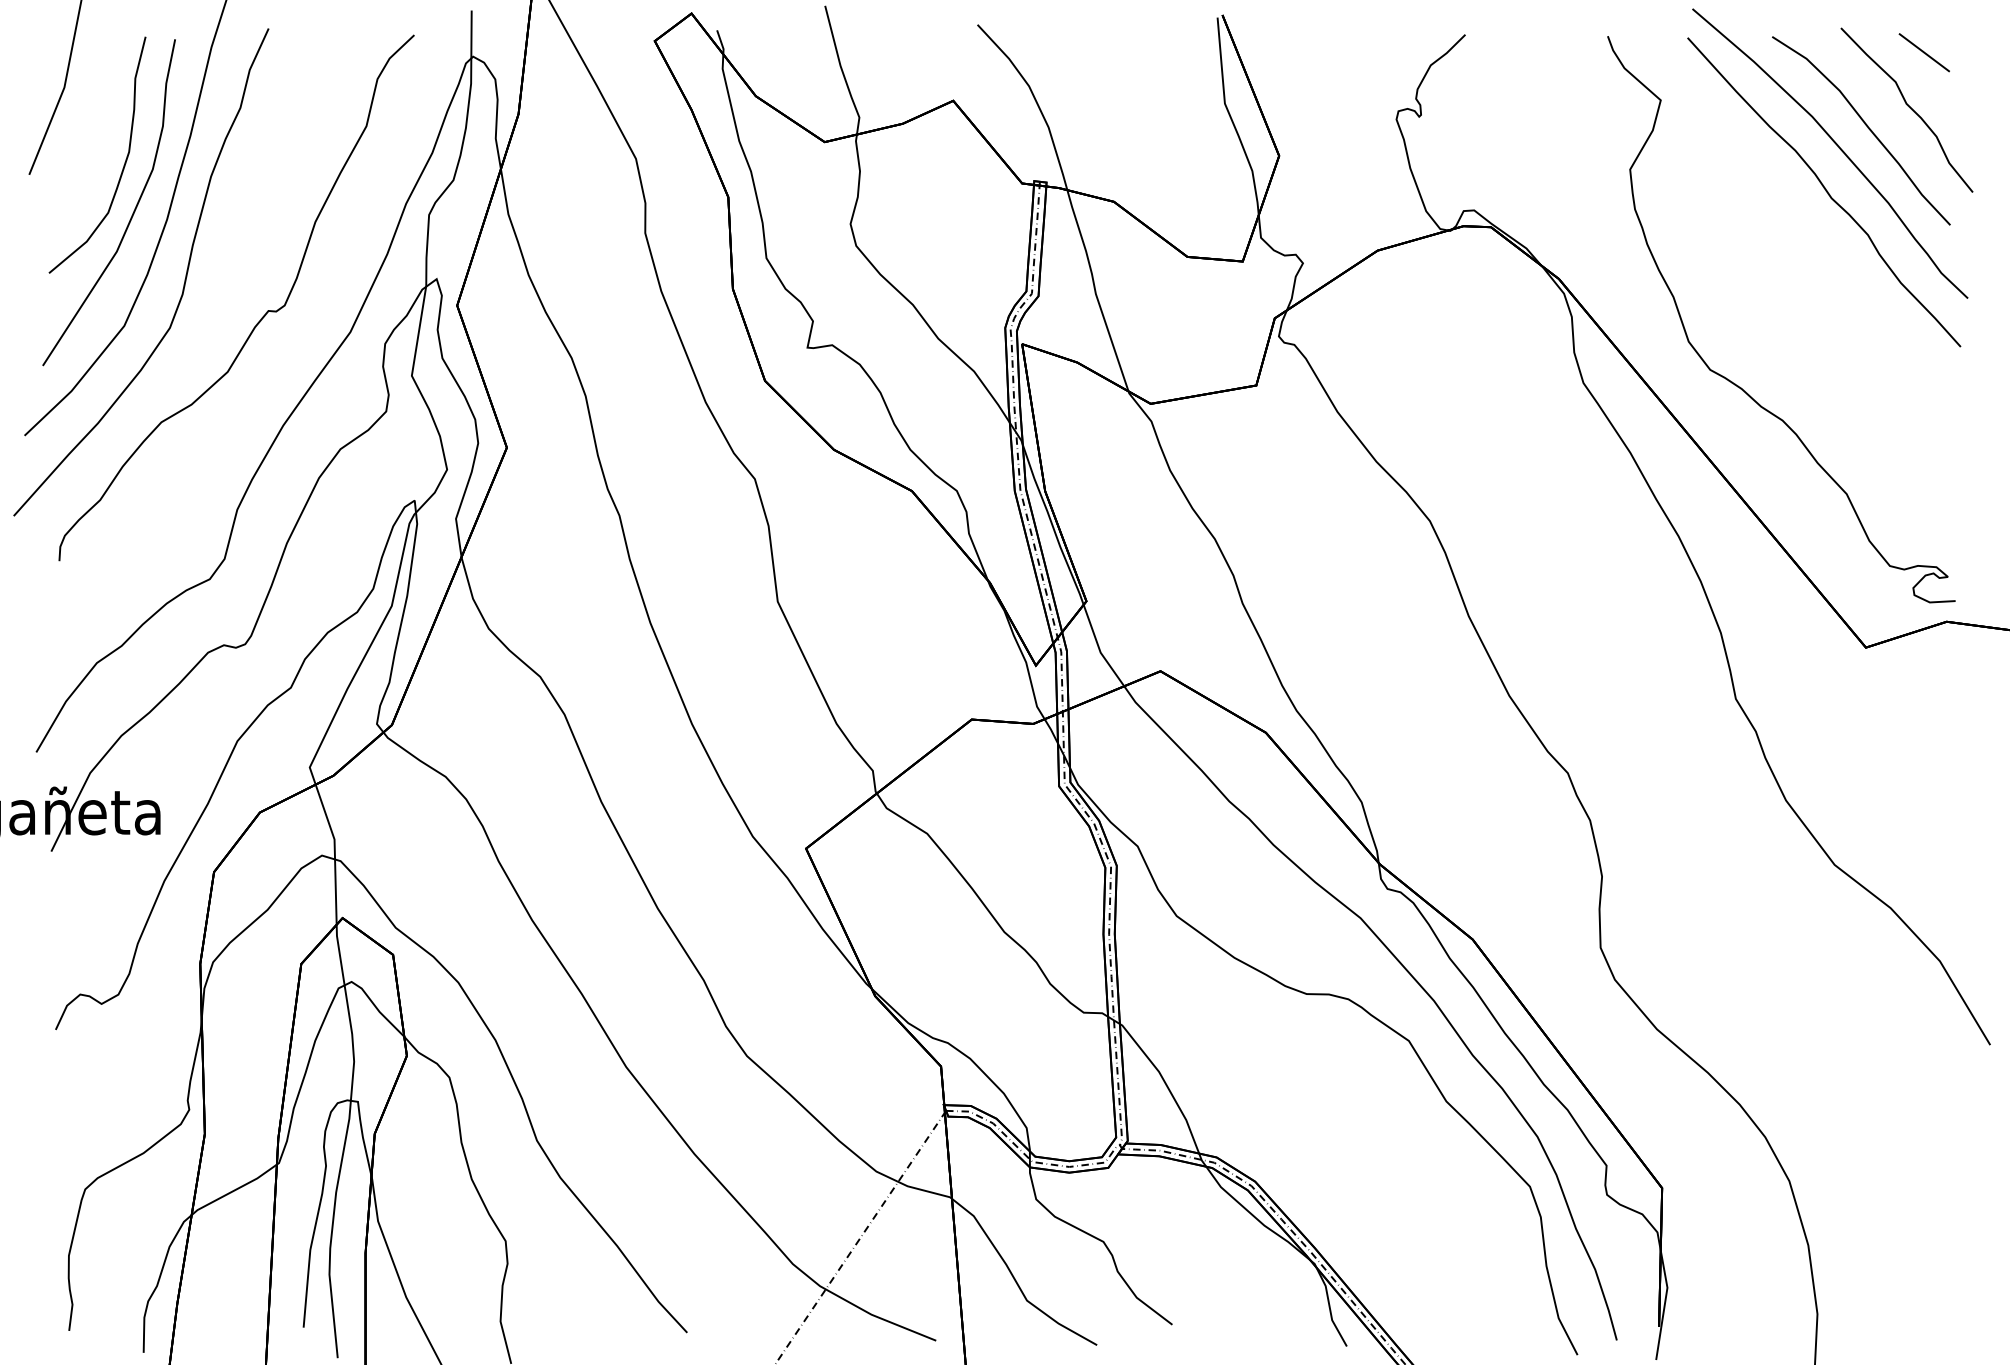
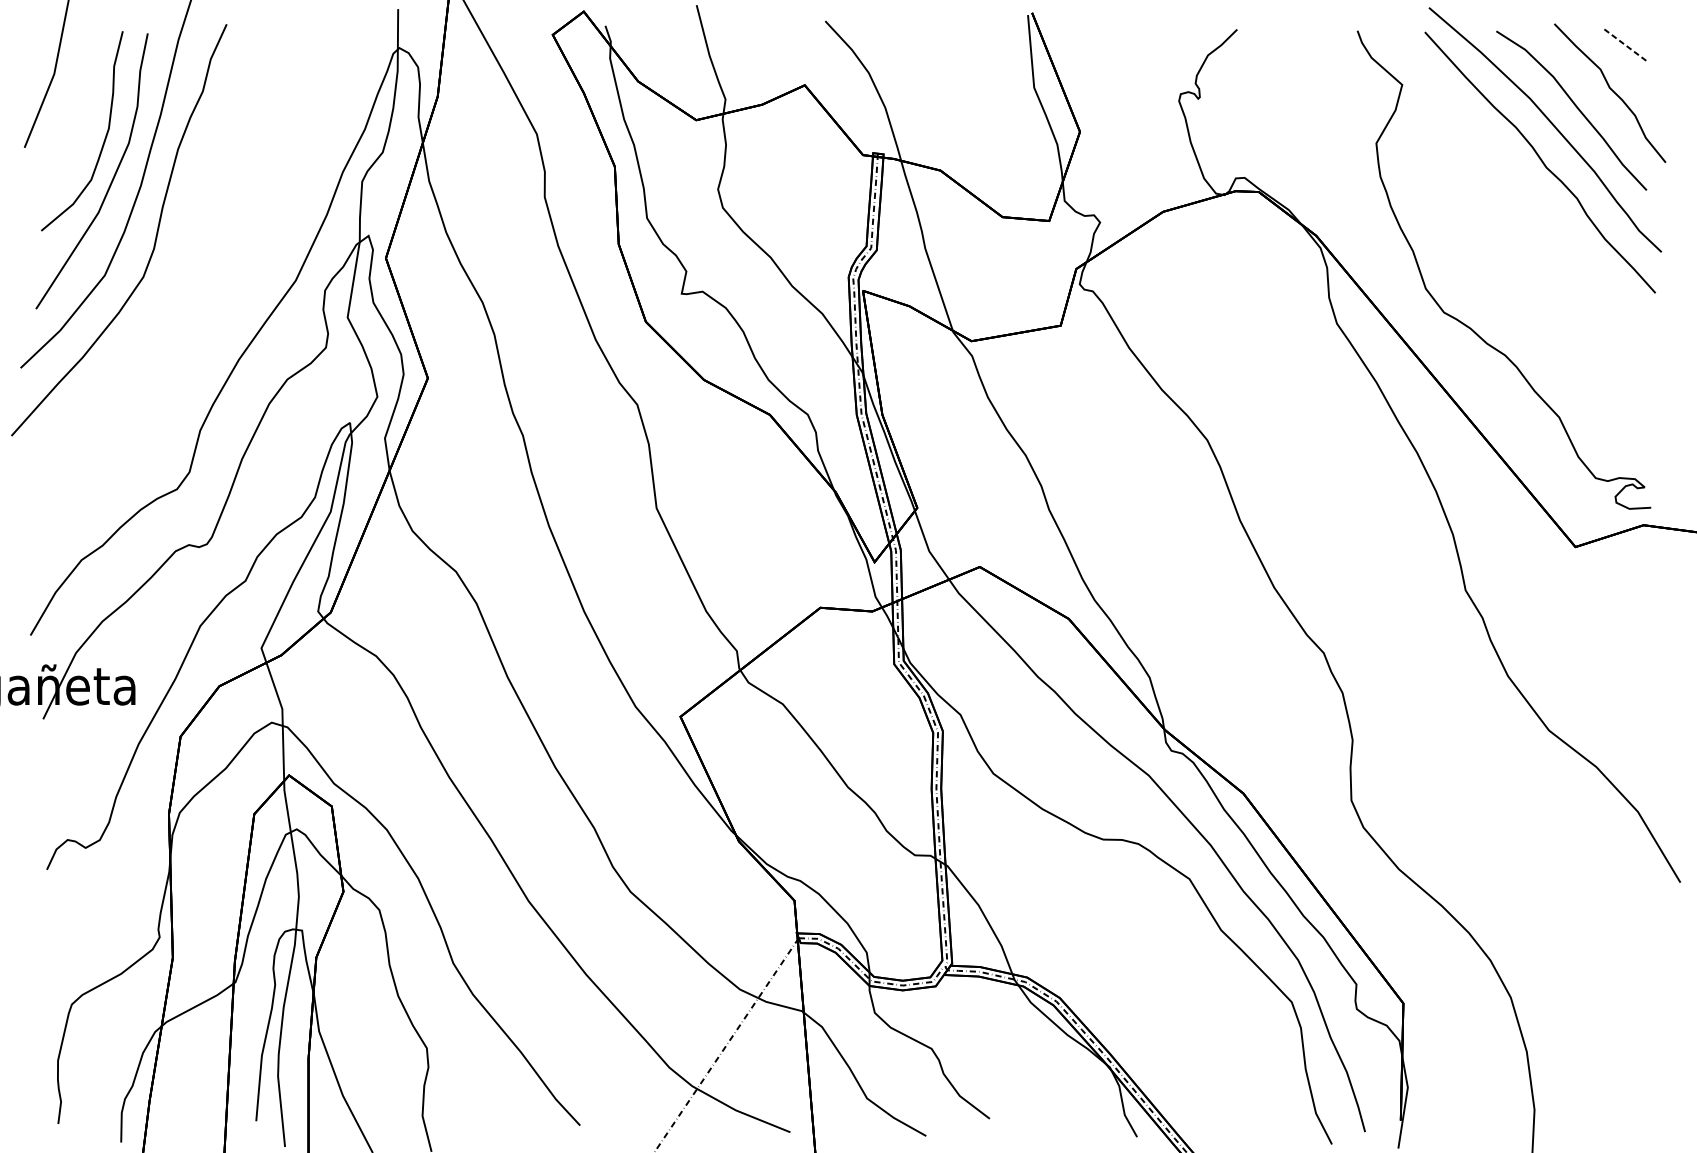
line: (1924, 52) -> (1624, 44), solid -> dashed
curve: (261, 317) -> (220, 268), removed

